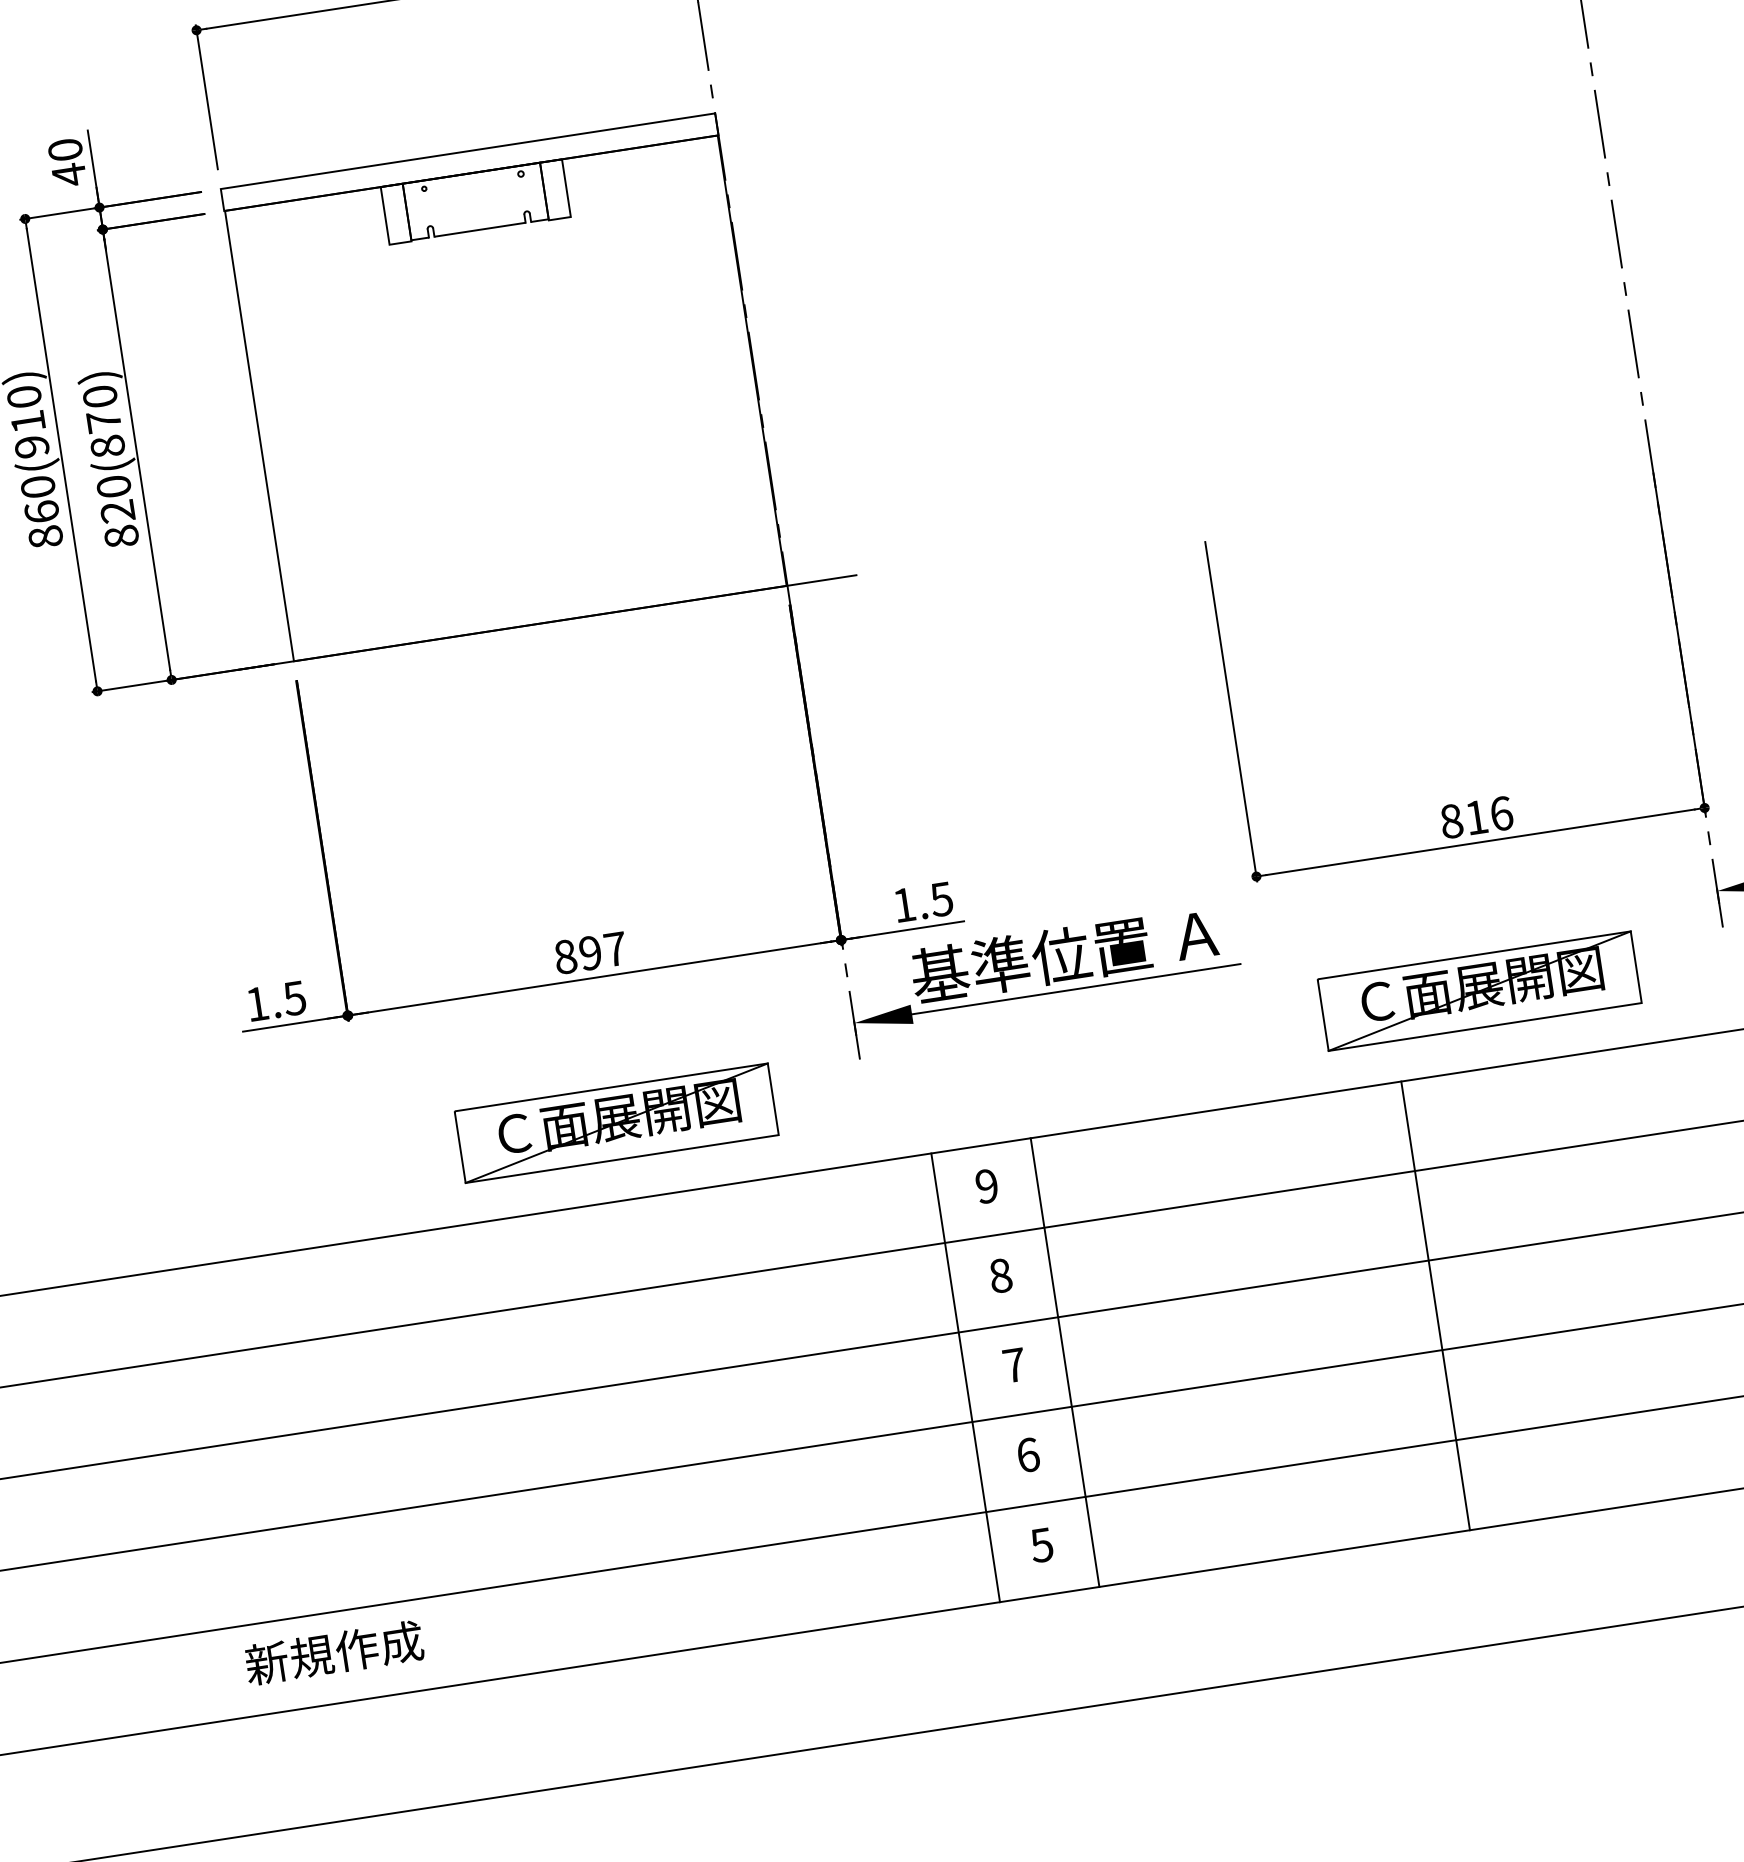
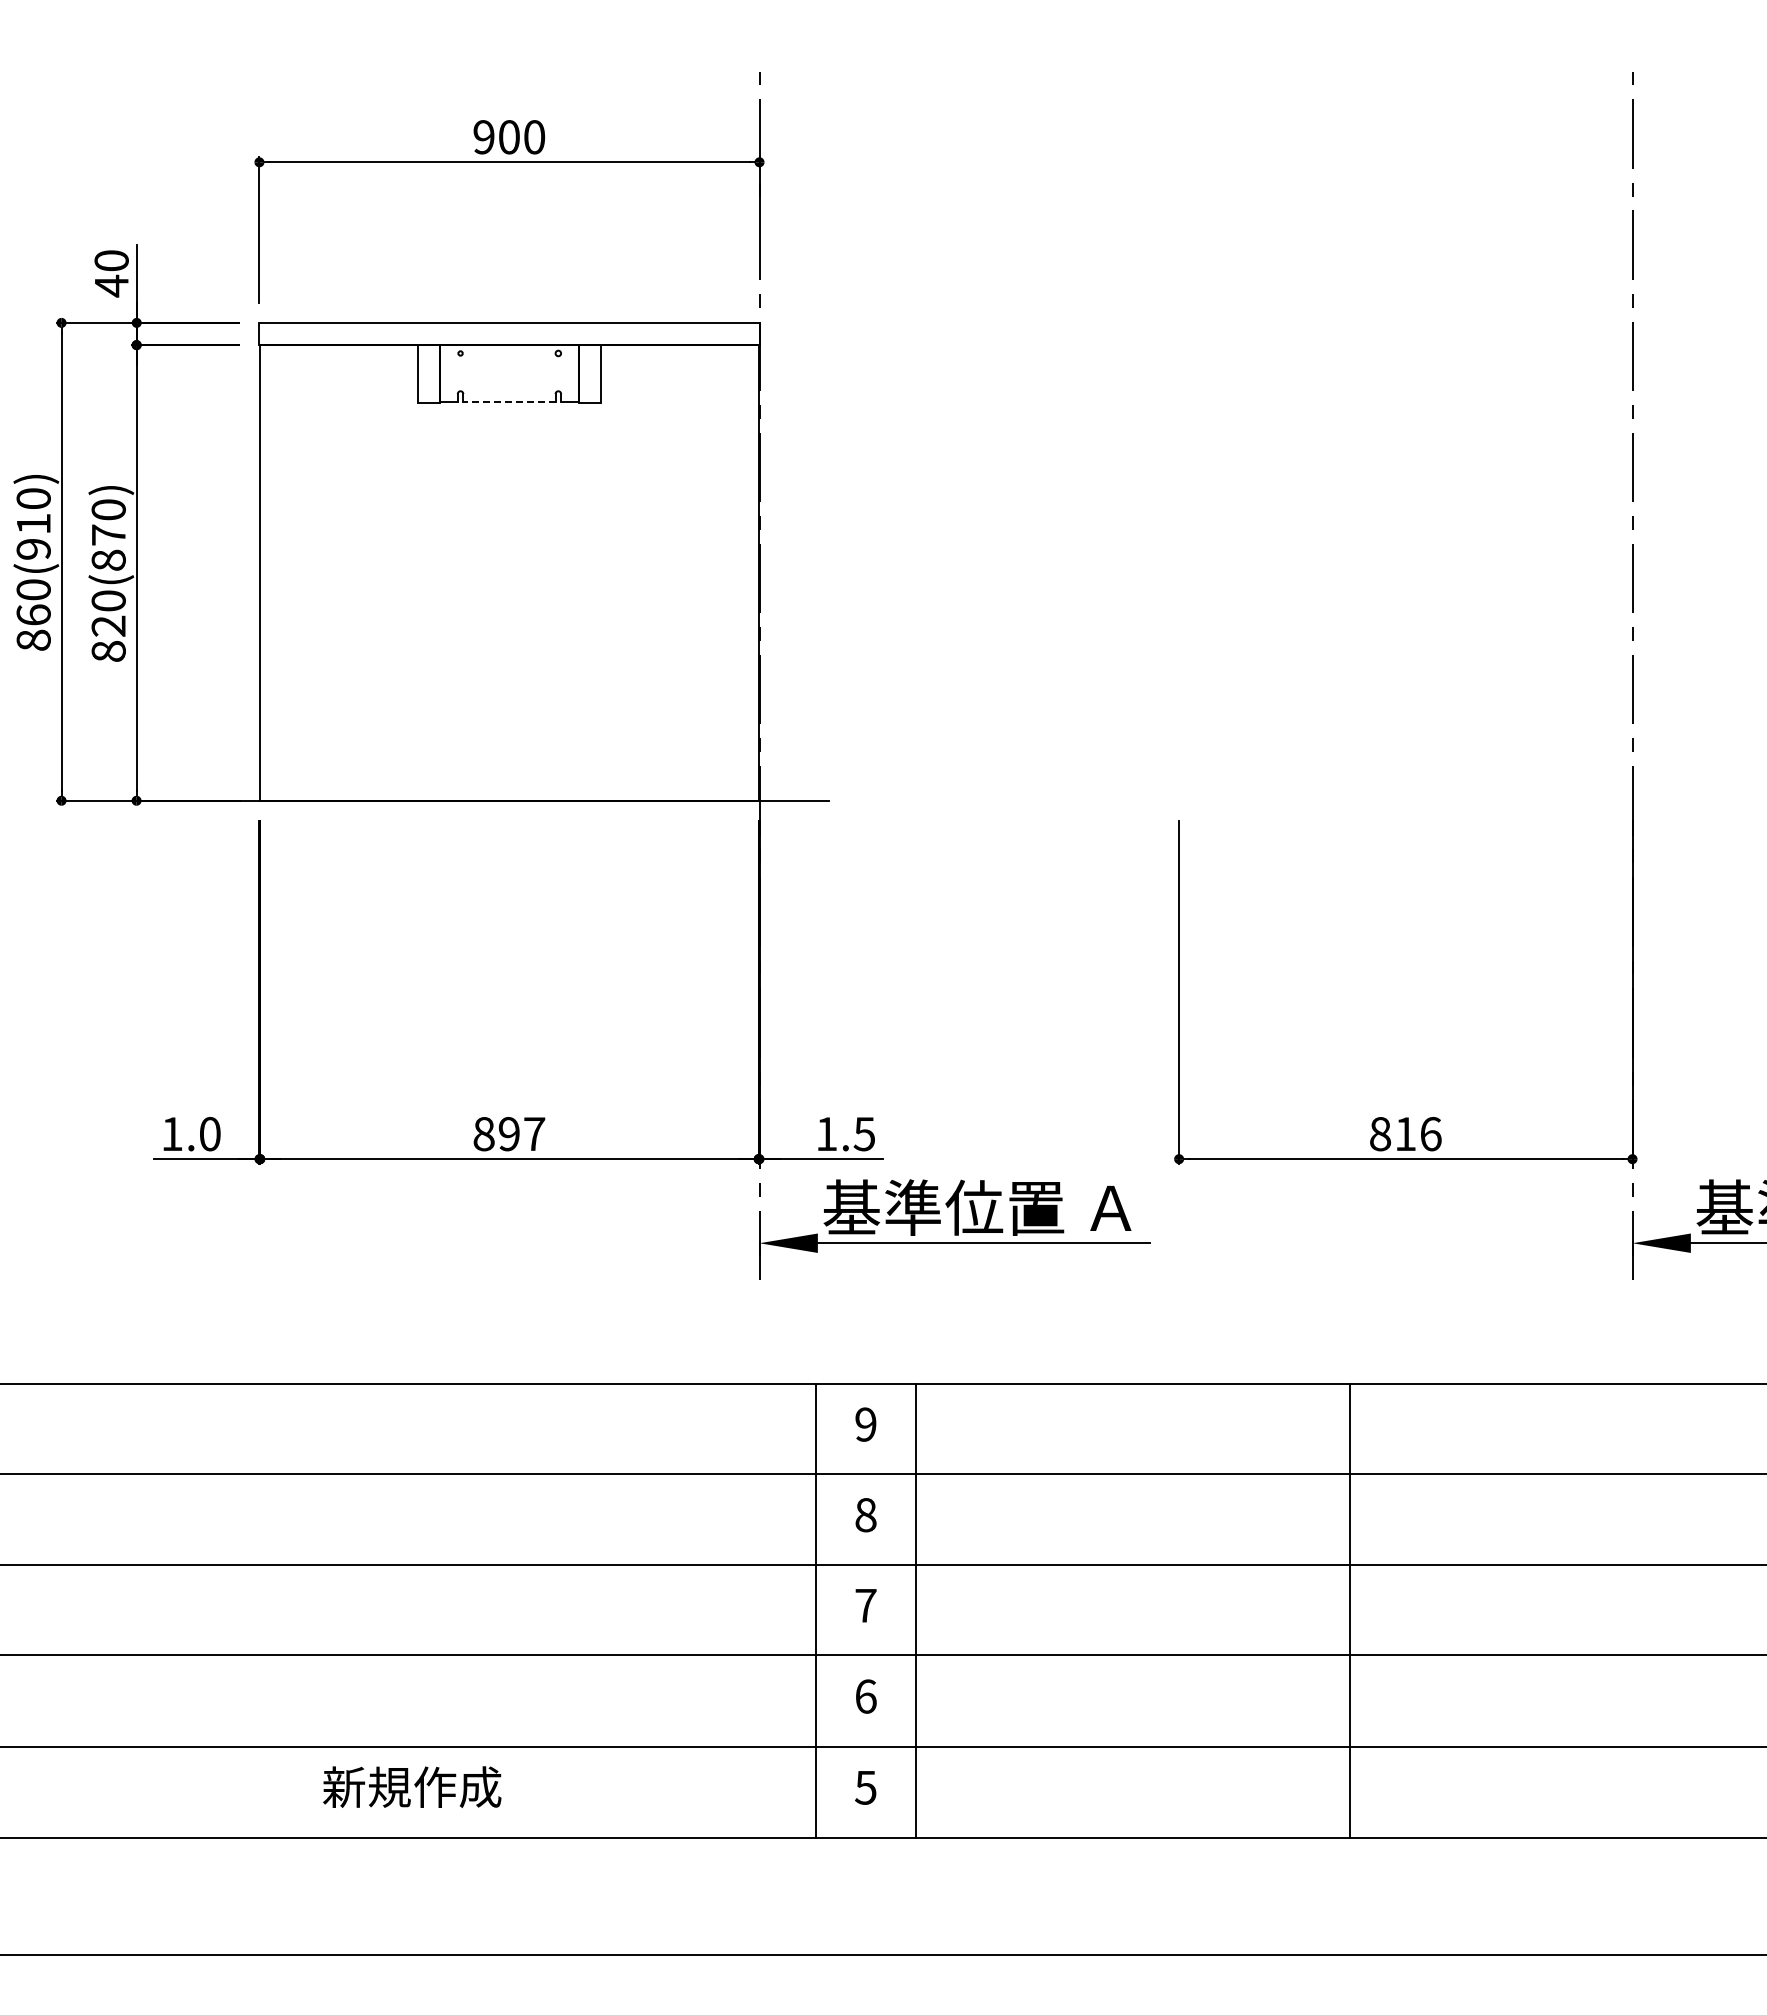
line: (479, 230) -> (508, 402), solid -> dashed
part: (1479, 991) -> (1382, 1306), removed
text: (294, 998) -> (209, 1134), 1.5 -> 1.0
part: (616, 1123) -> (509, 1306), removed
line: (1435, 1305) -> (1350, 1610), moved
text: (334, 1652) -> (412, 1786), moved

